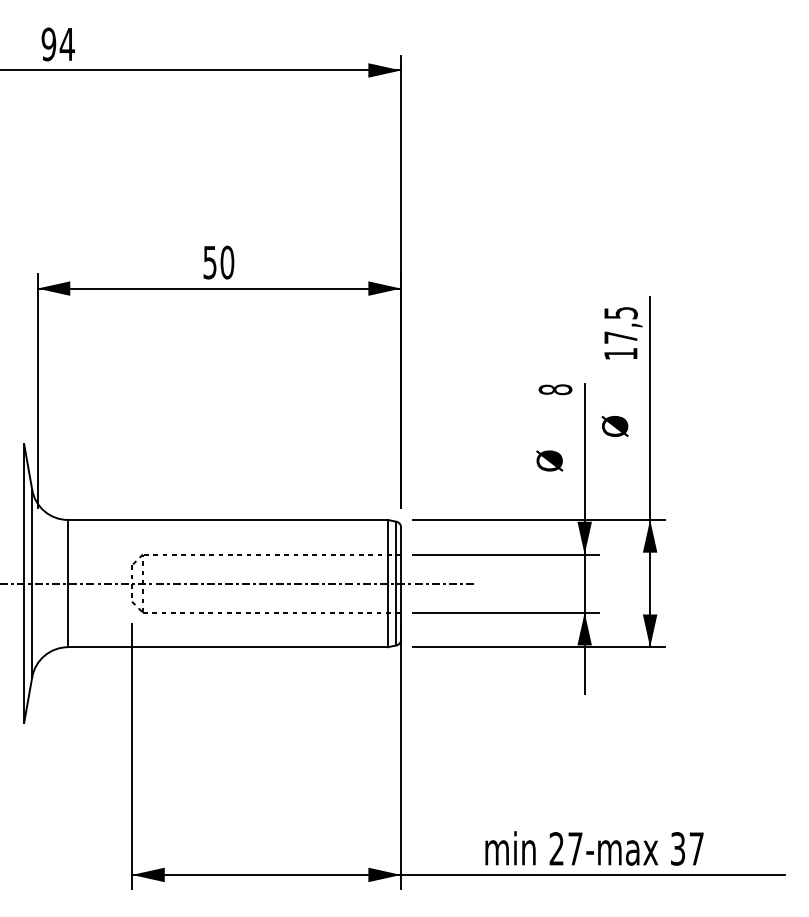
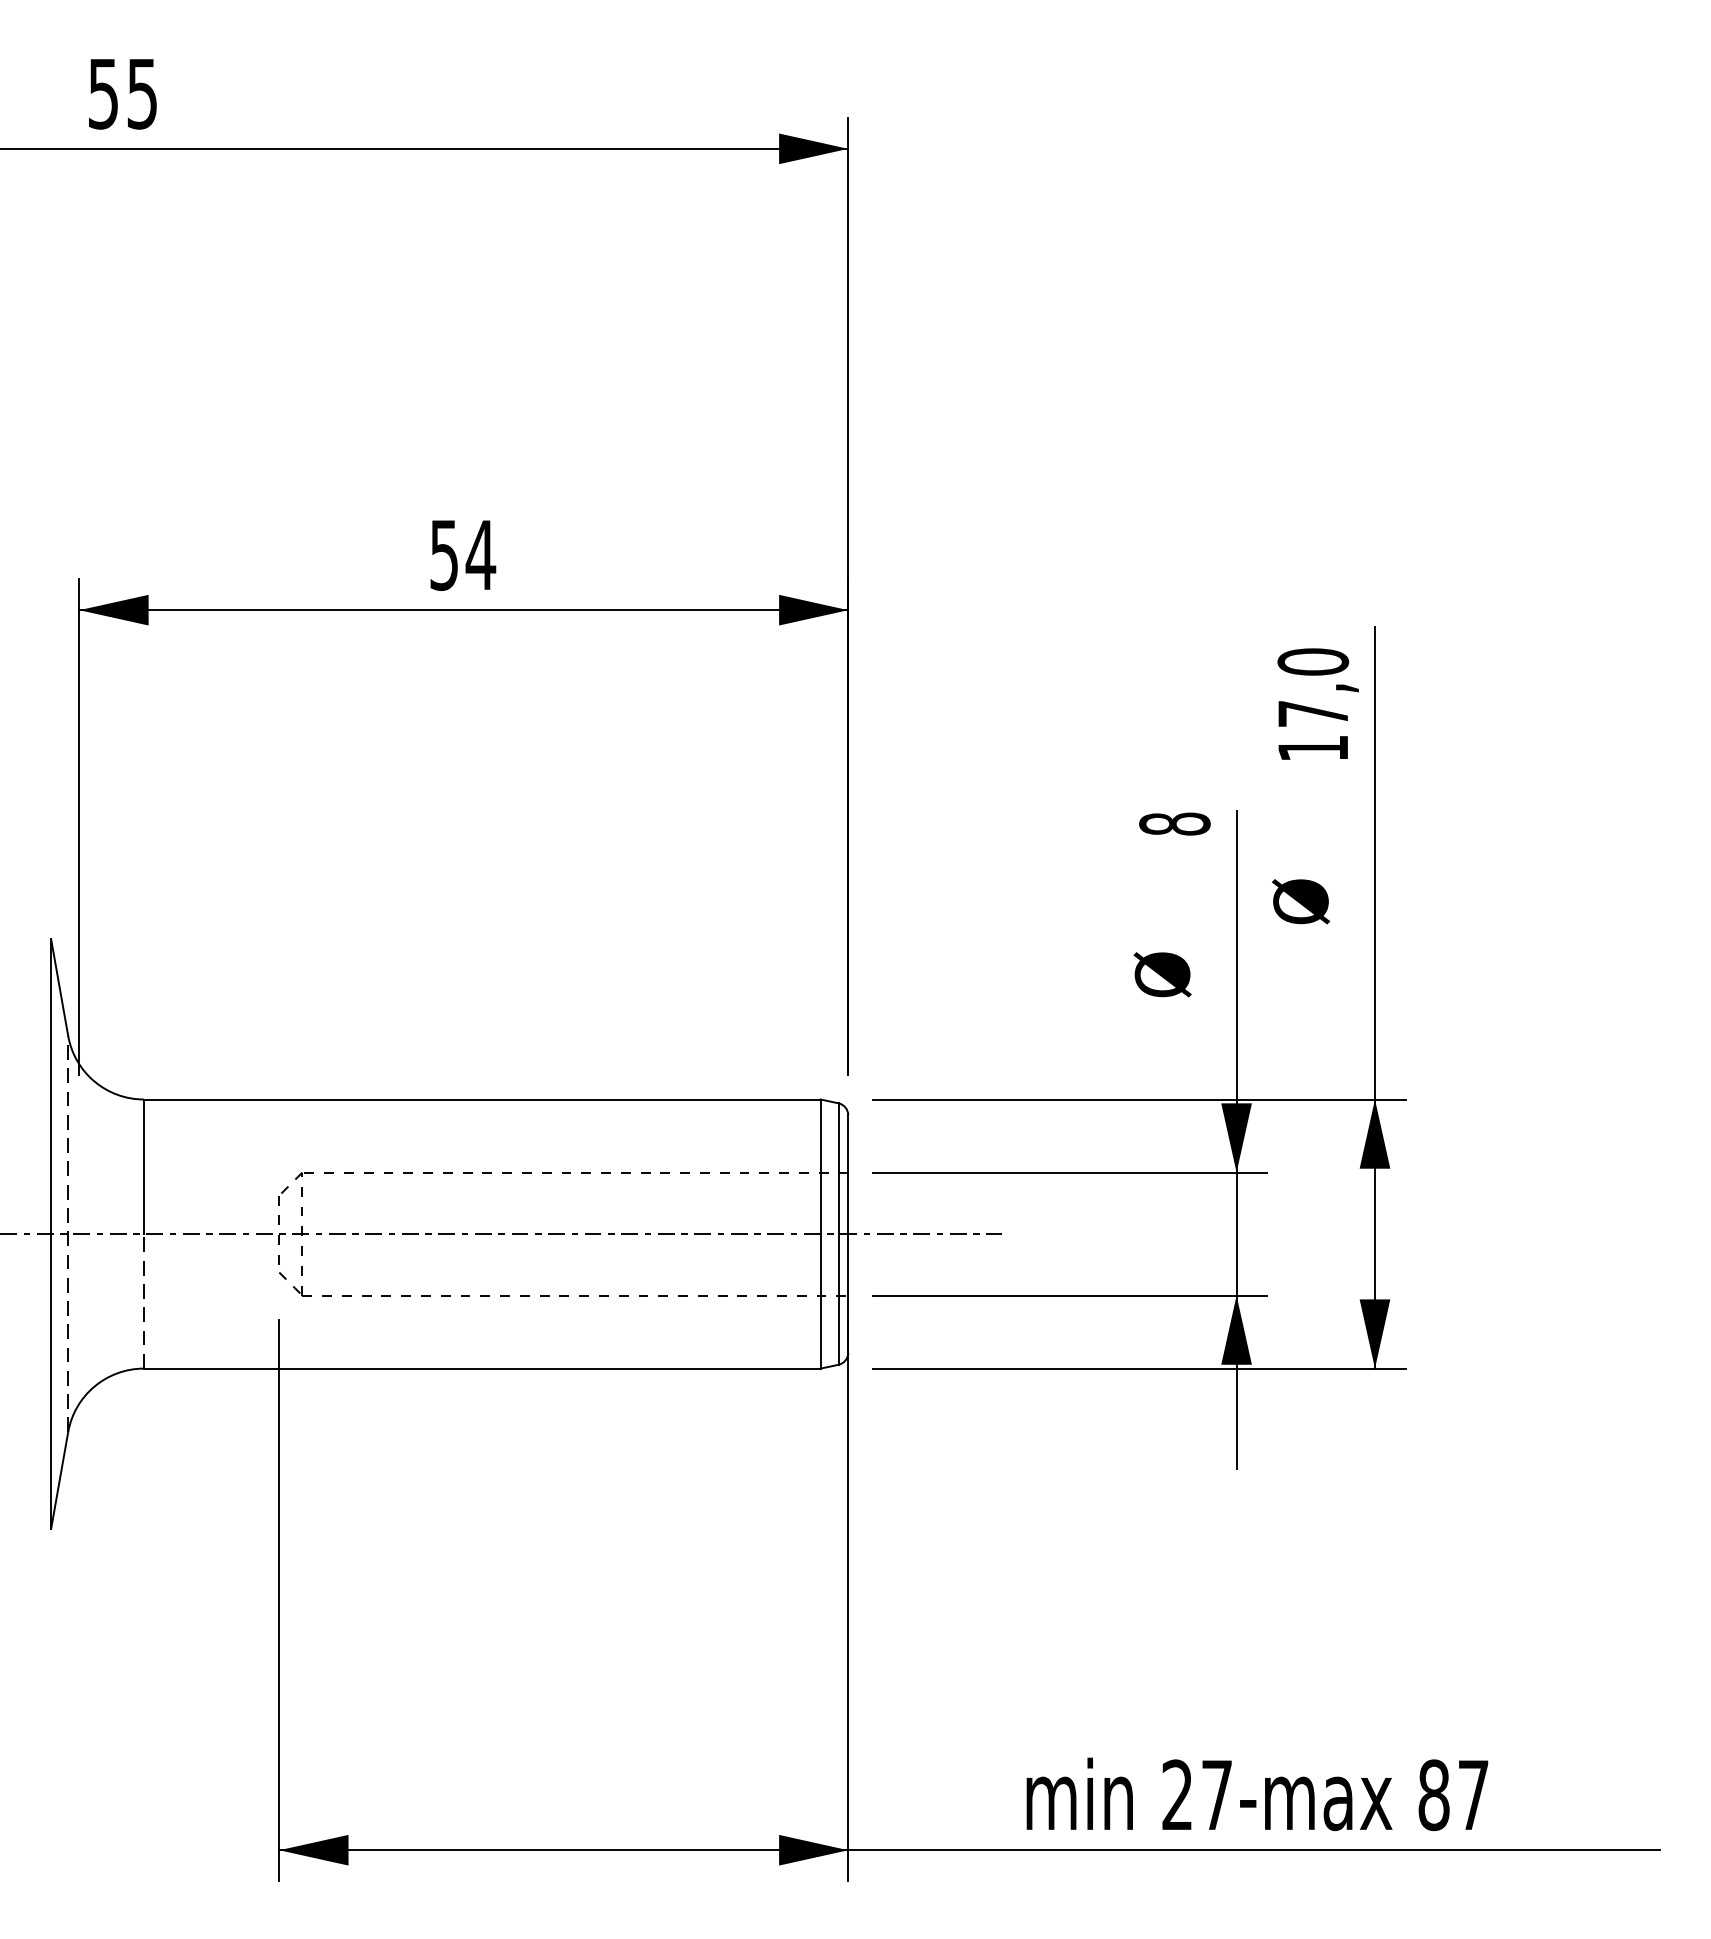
text: (57, 44) -> (121, 93), 94 -> 55
text: (227, 262) -> (481, 554), 50 -> 54
text: (620, 312) -> (1312, 660), 17,5 -> 17,0
line: (32, 583) -> (68, 1233), solid -> dashed
line: (68, 615) -> (144, 1301), solid -> dashed
text: (677, 848) -> (1432, 1794), 37 -> 87

